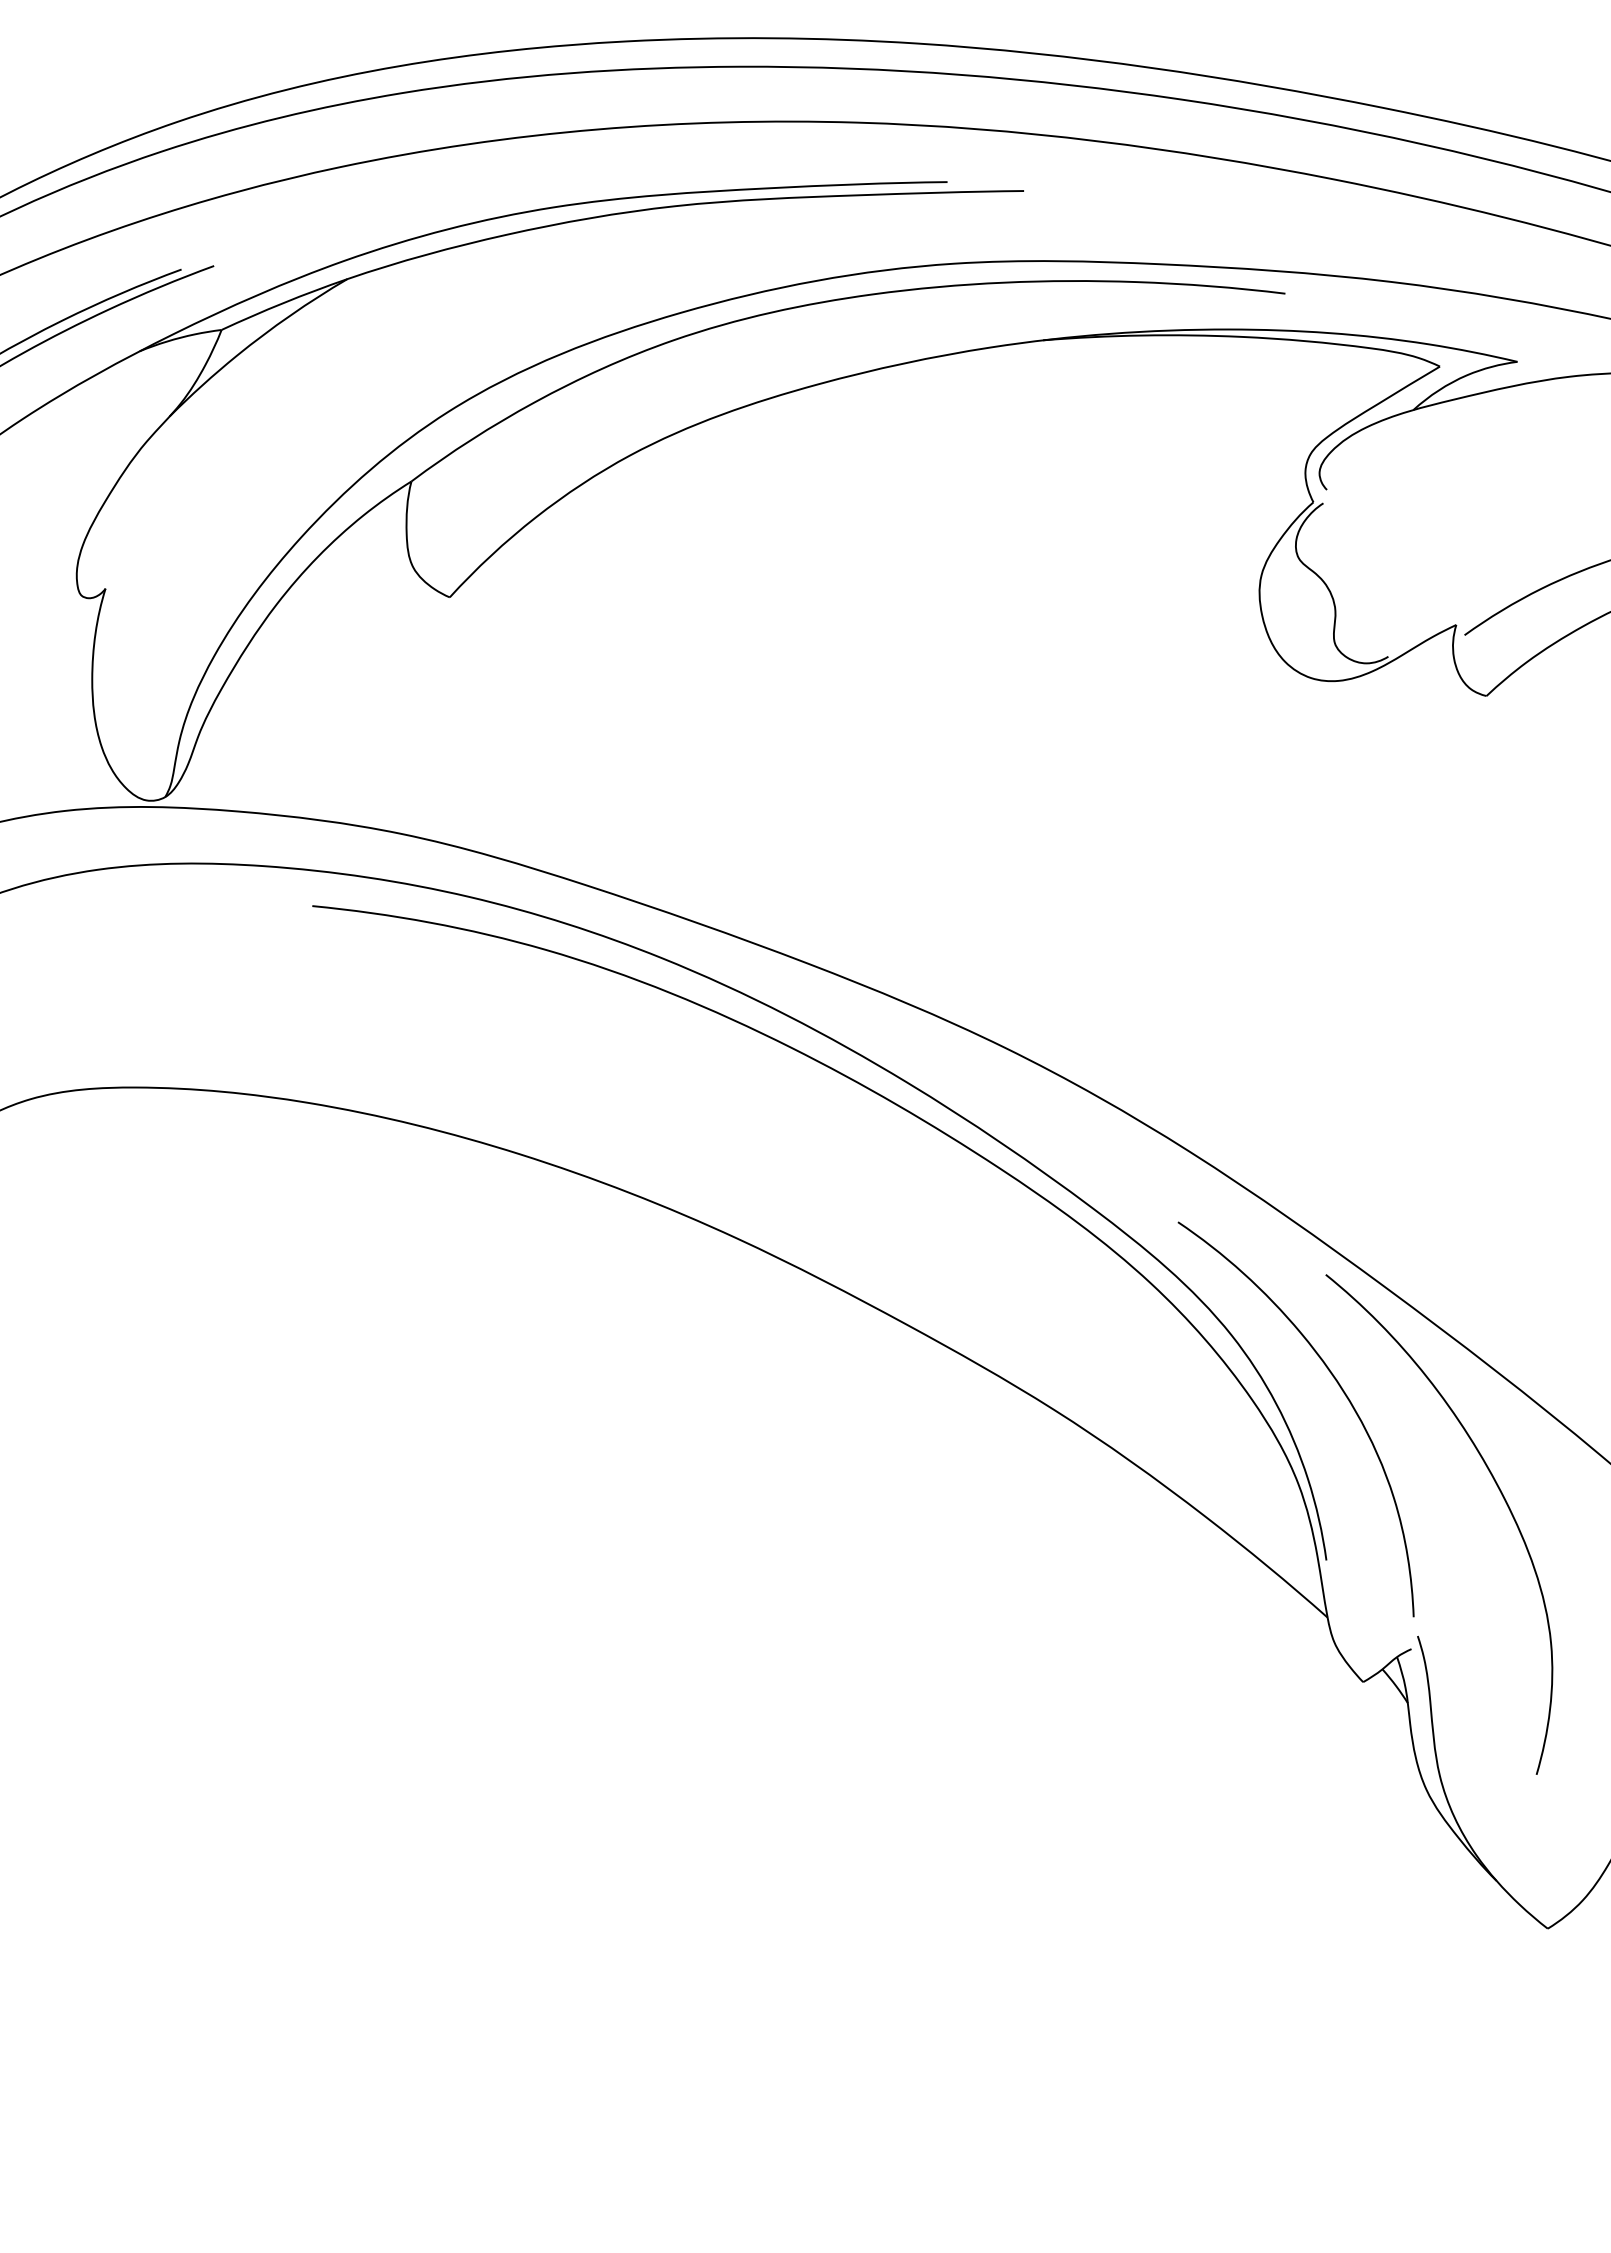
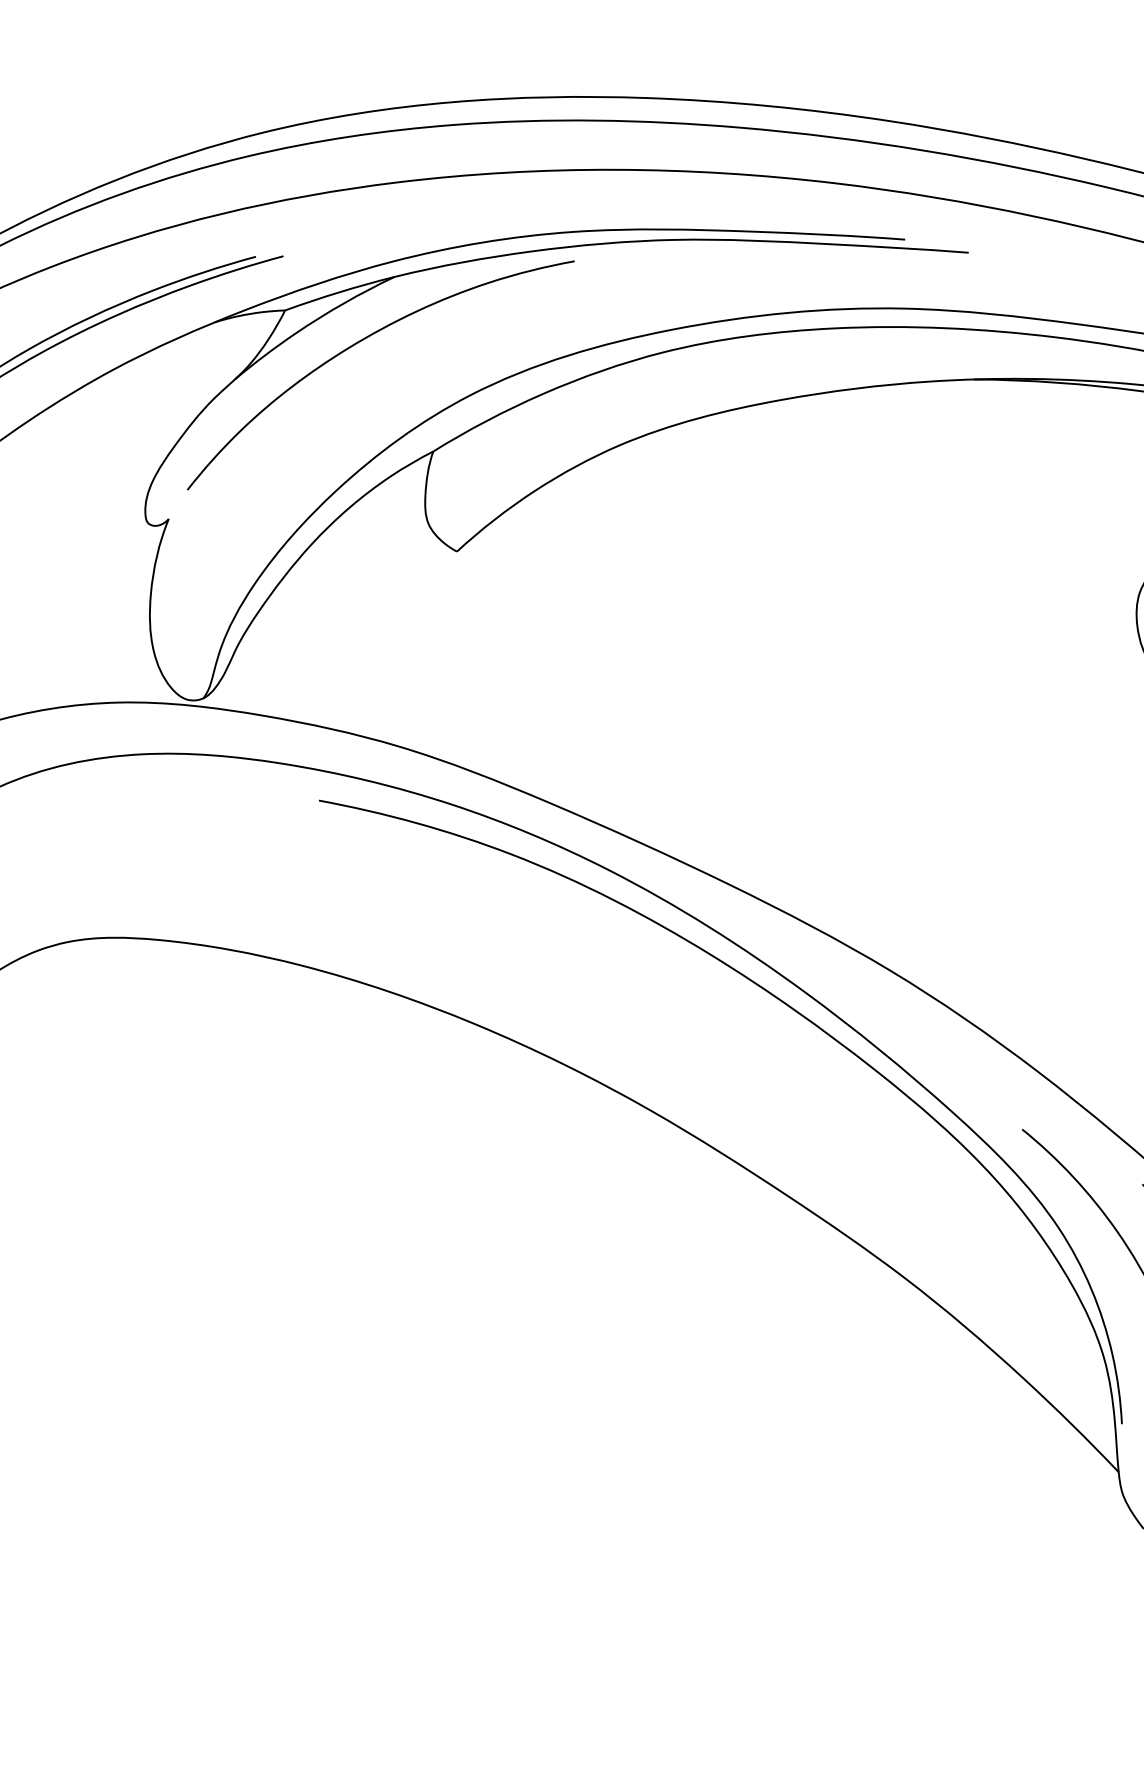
curve: (314, 359) -> (360, 342), added

